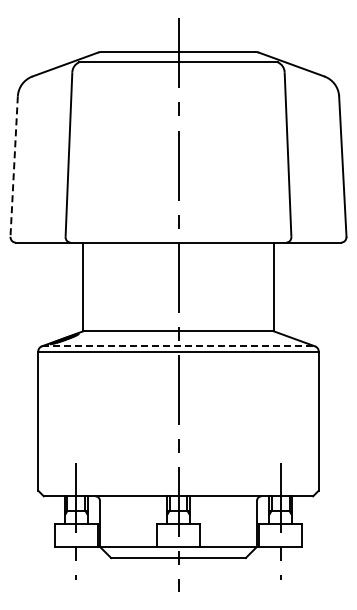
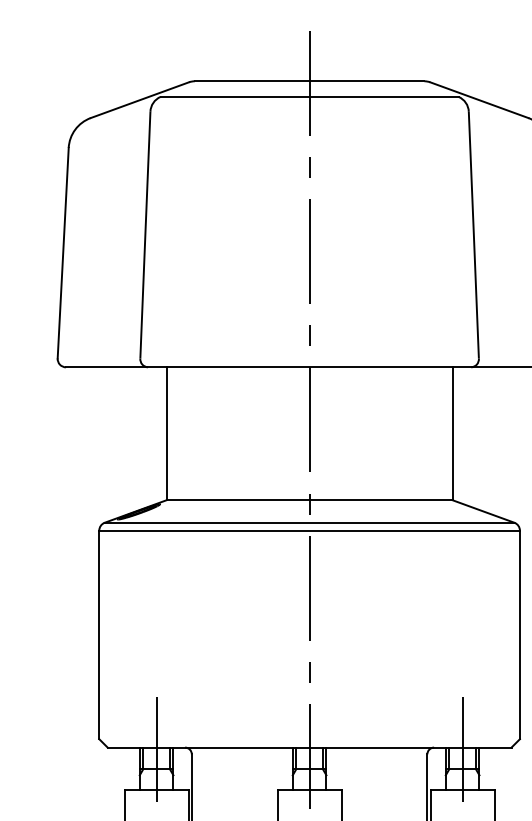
line: (14, 167) -> (63, 254), dashed -> solid
line: (178, 346) -> (309, 522), dashed -> solid

